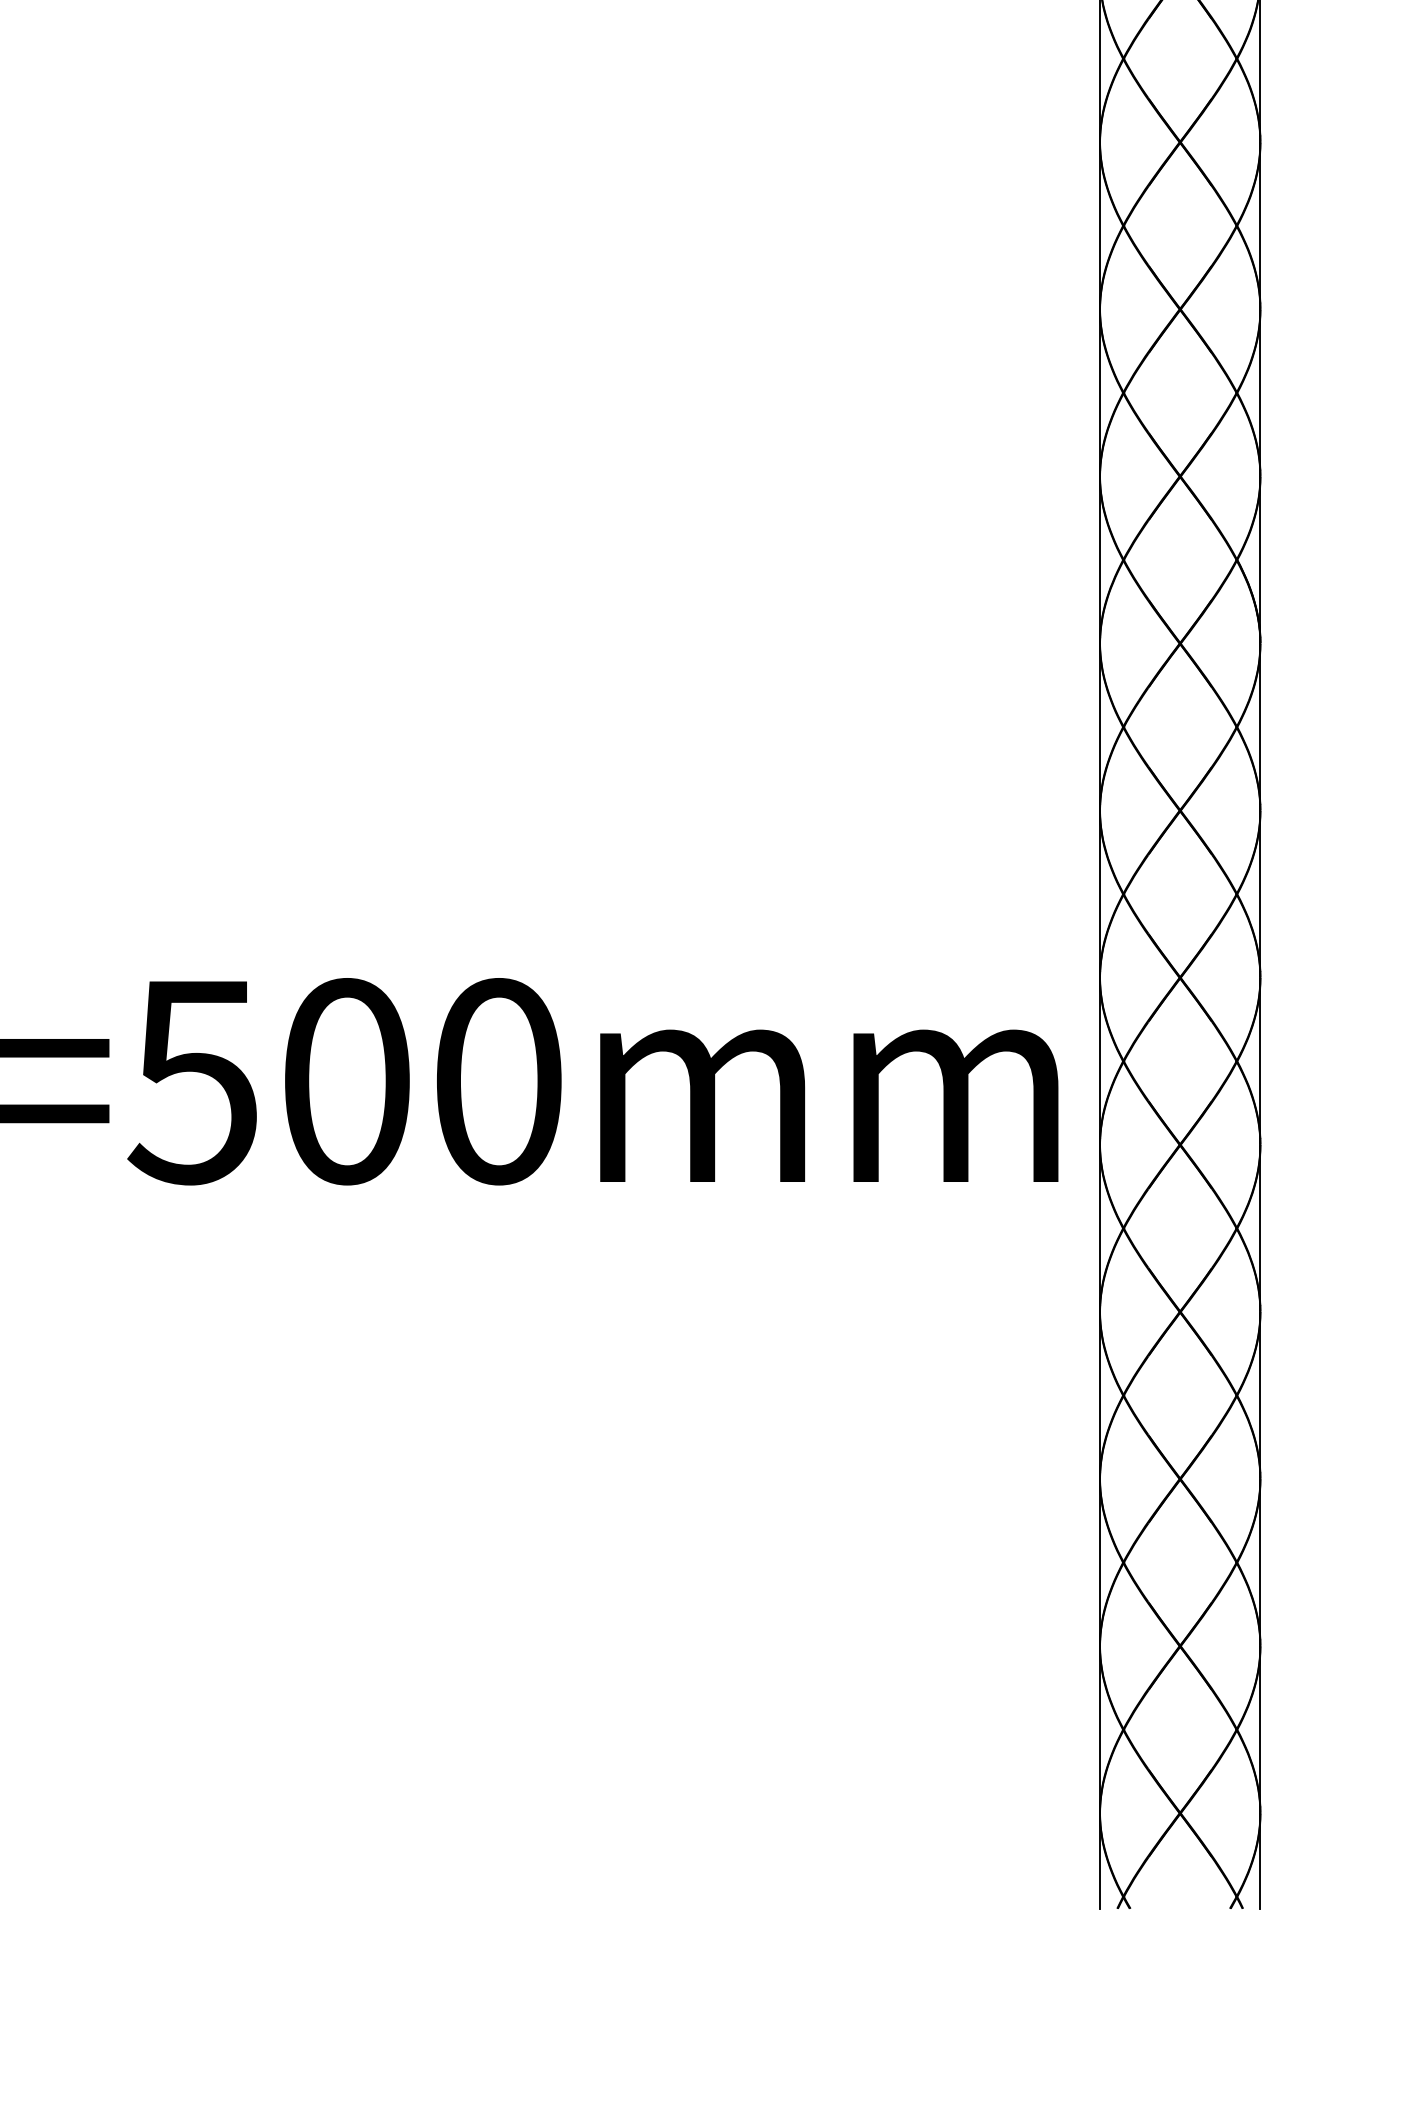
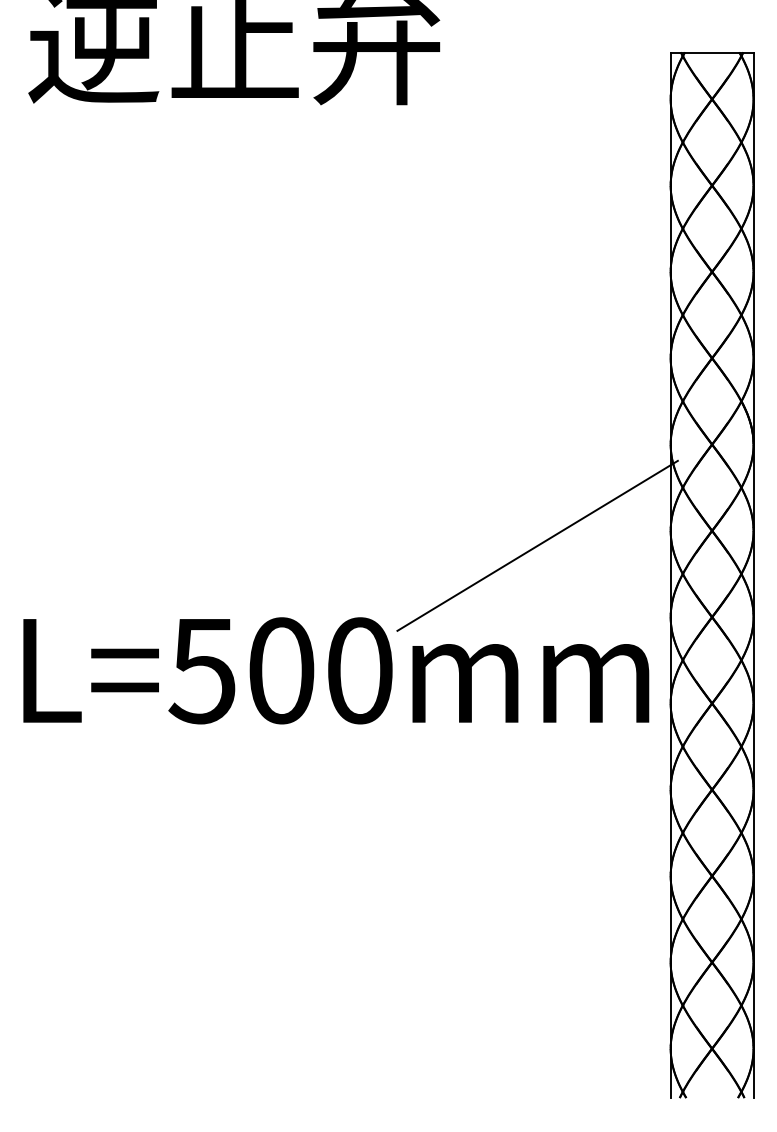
line: (842, 839) -> (537, 545), added

